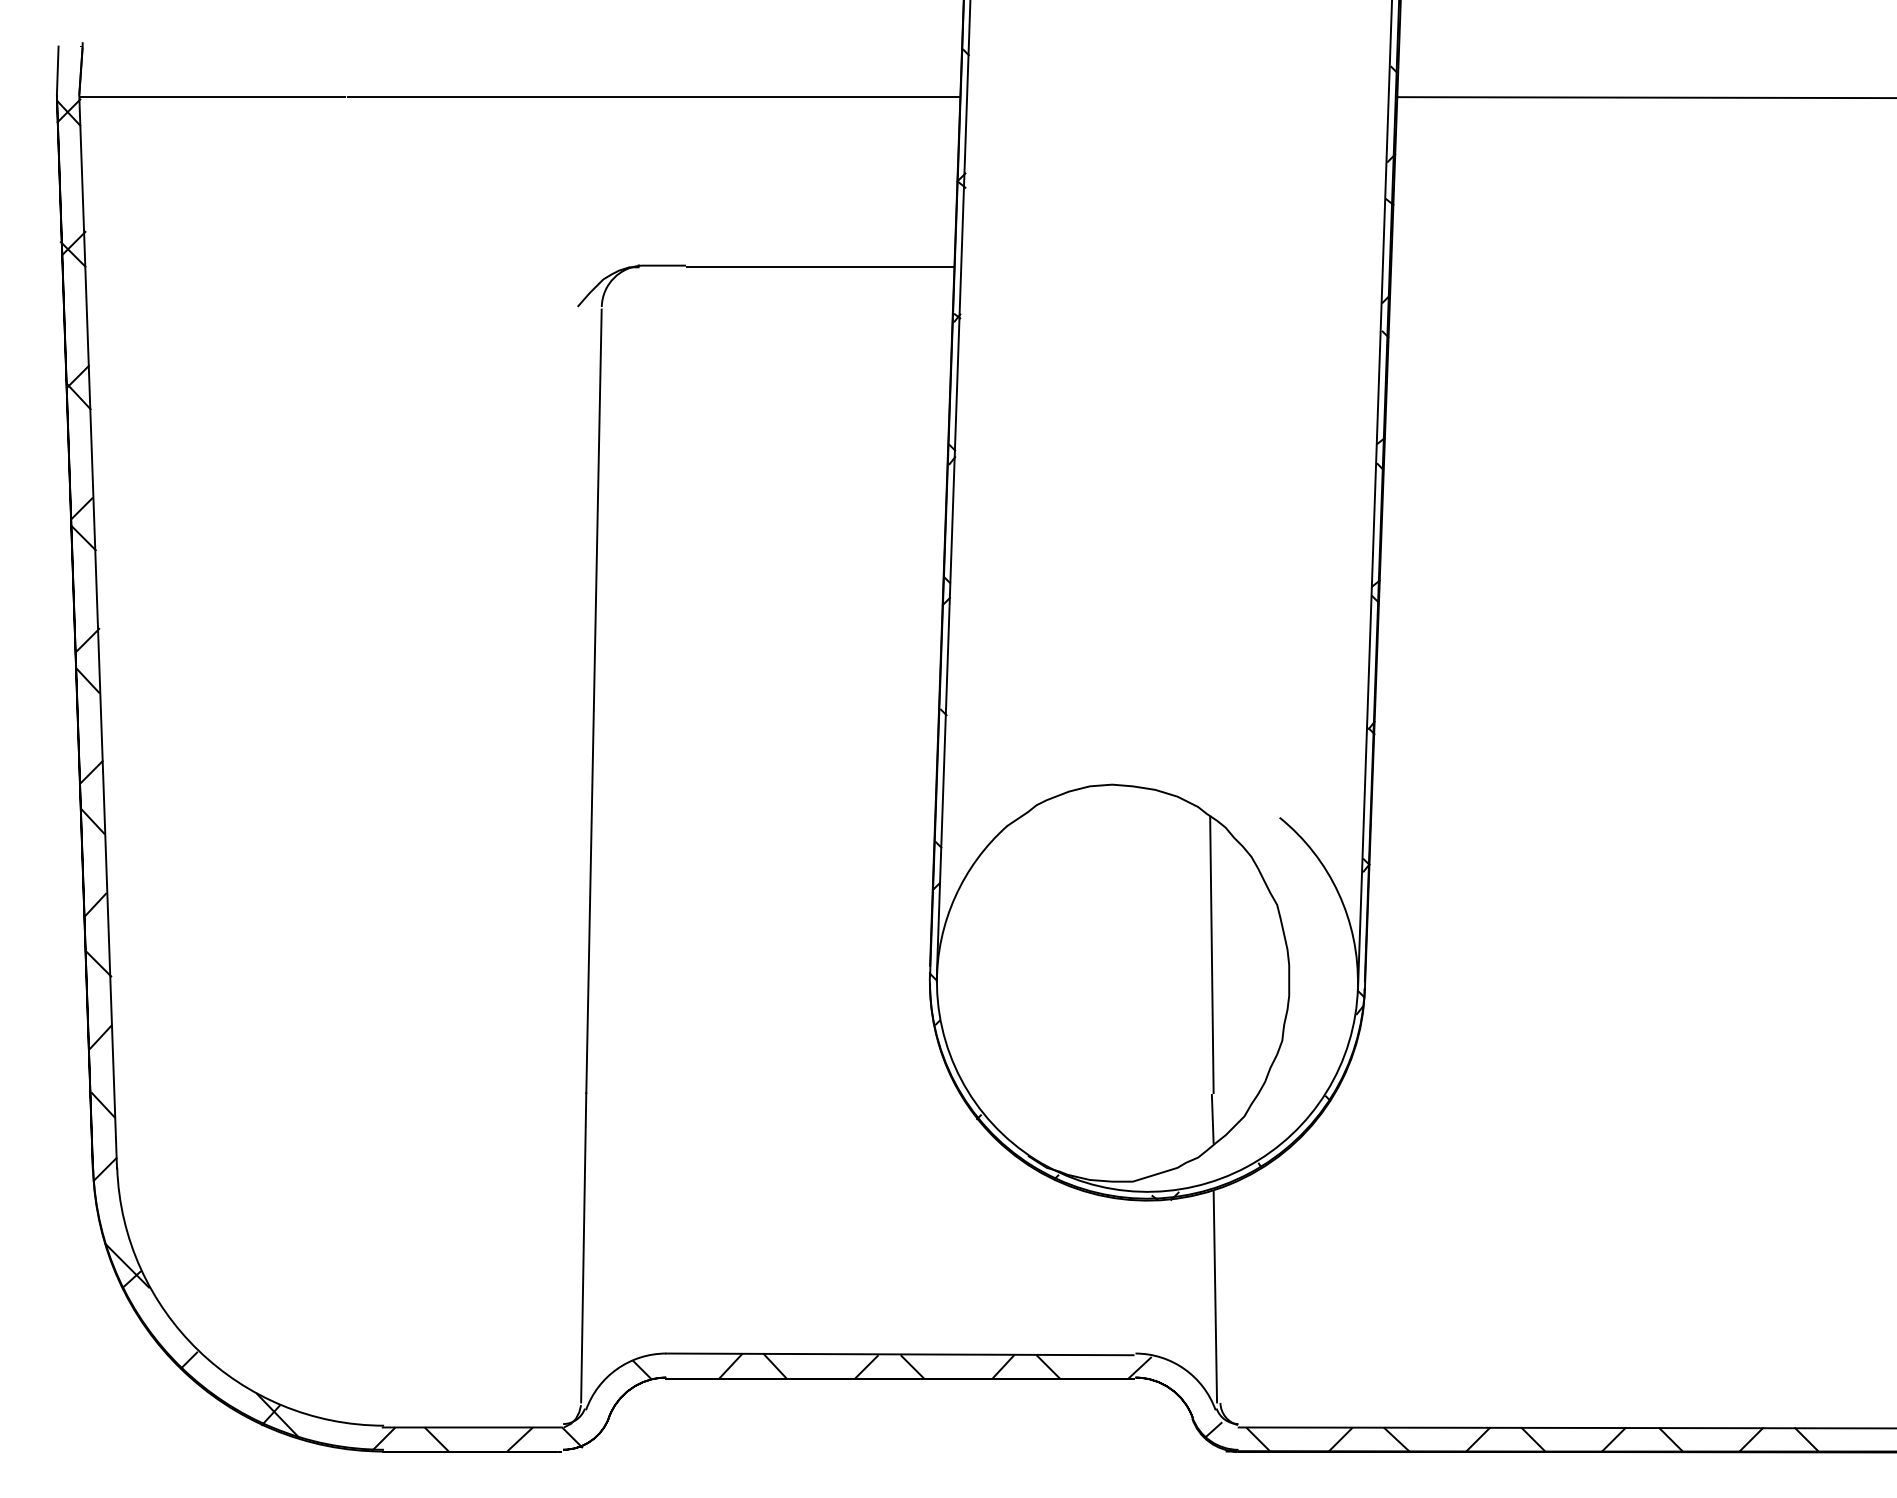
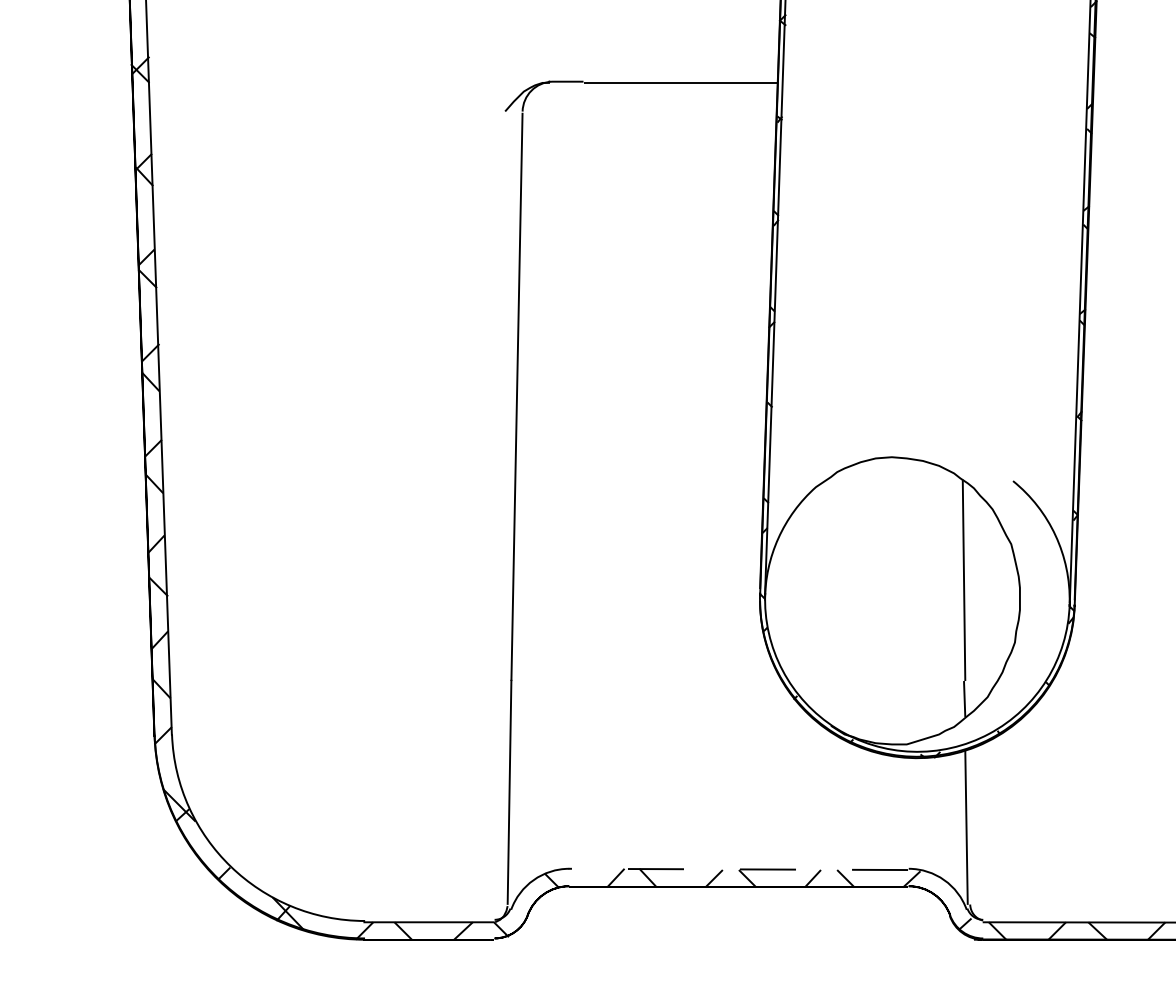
line: (899, 1354) -> (738, 869), solid -> dashed

